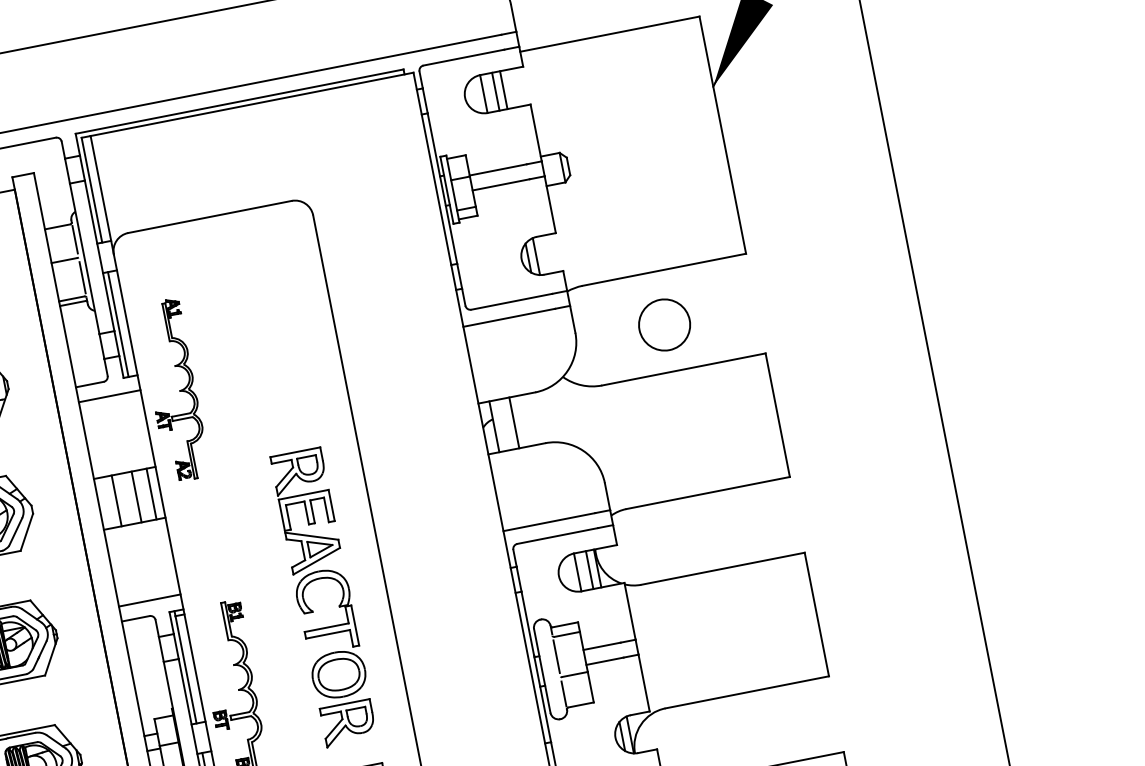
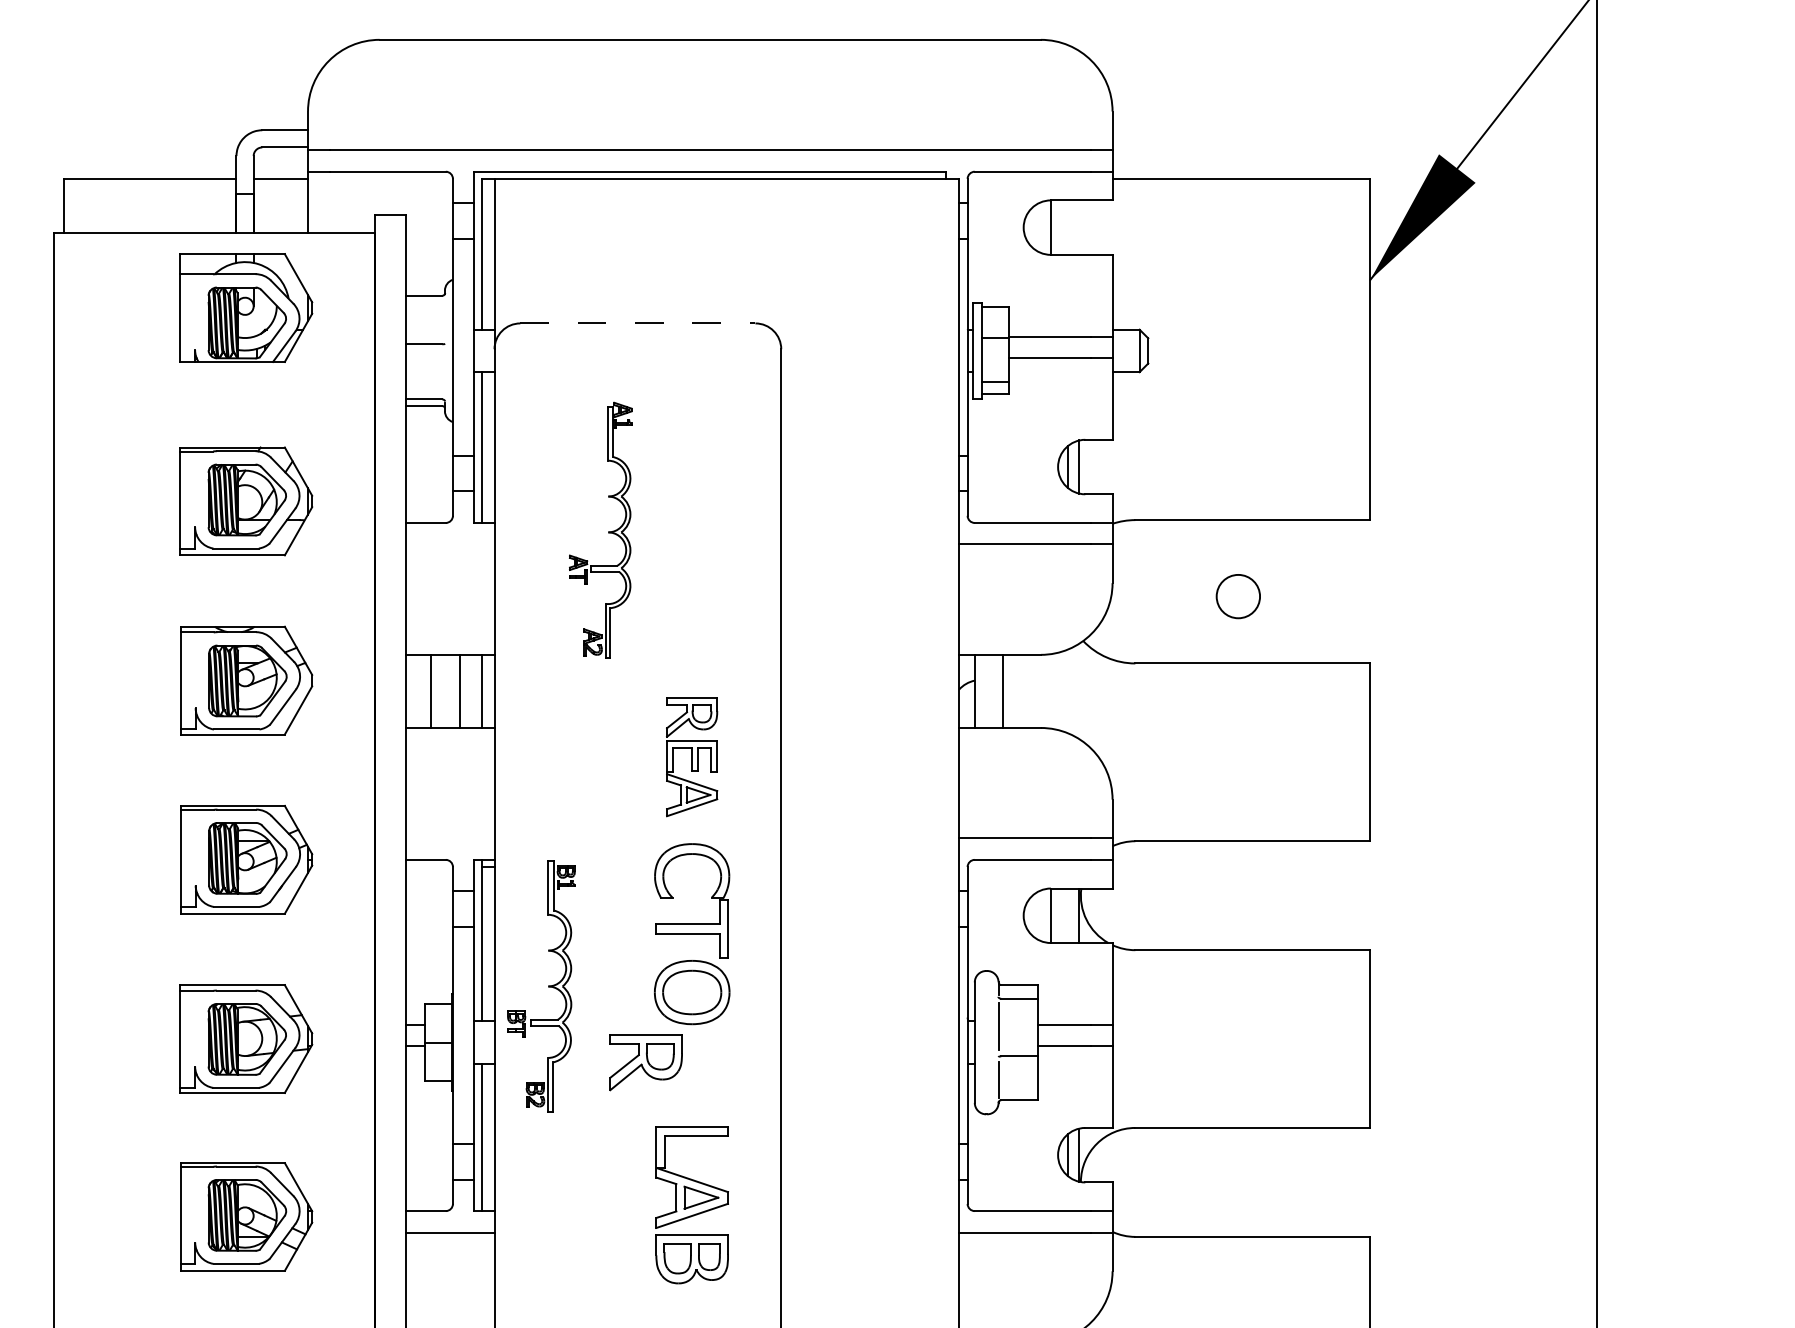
line: (503, 90) -> (1079, 227), removed
line: (495, 91) -> (1067, 227), removed
line: (209, 217) -> (637, 323), solid -> dashed
line: (74, 239) -> (444, 318), removed
line: (82, 277) -> (444, 372), removed
circle: (664, 324) -> (1238, 596), size x0.6
part: (179, 390) -> (608, 531), moved
line: (109, 396) -> (449, 544), removed
part: (306, 511) -> (691, 757), size x0.7
line: (589, 569) -> (1067, 915), removed
line: (149, 600) -> (449, 838), removed
part: (348, 723) -> (645, 1062), moved

